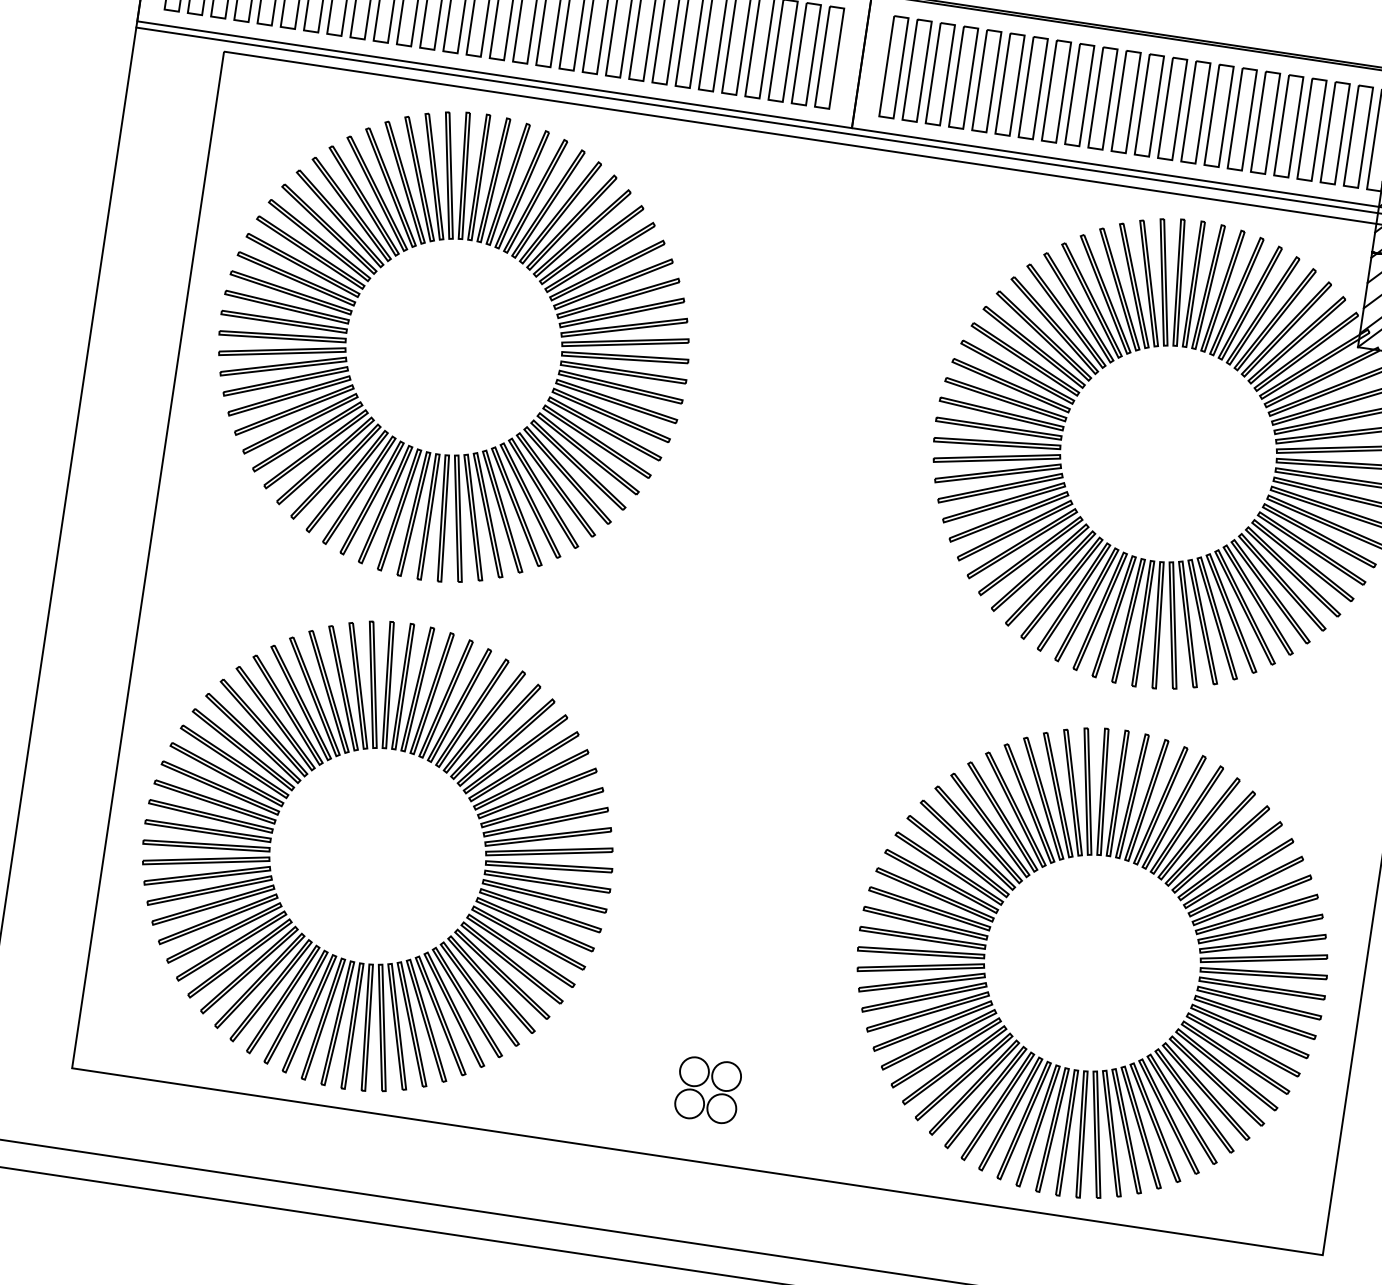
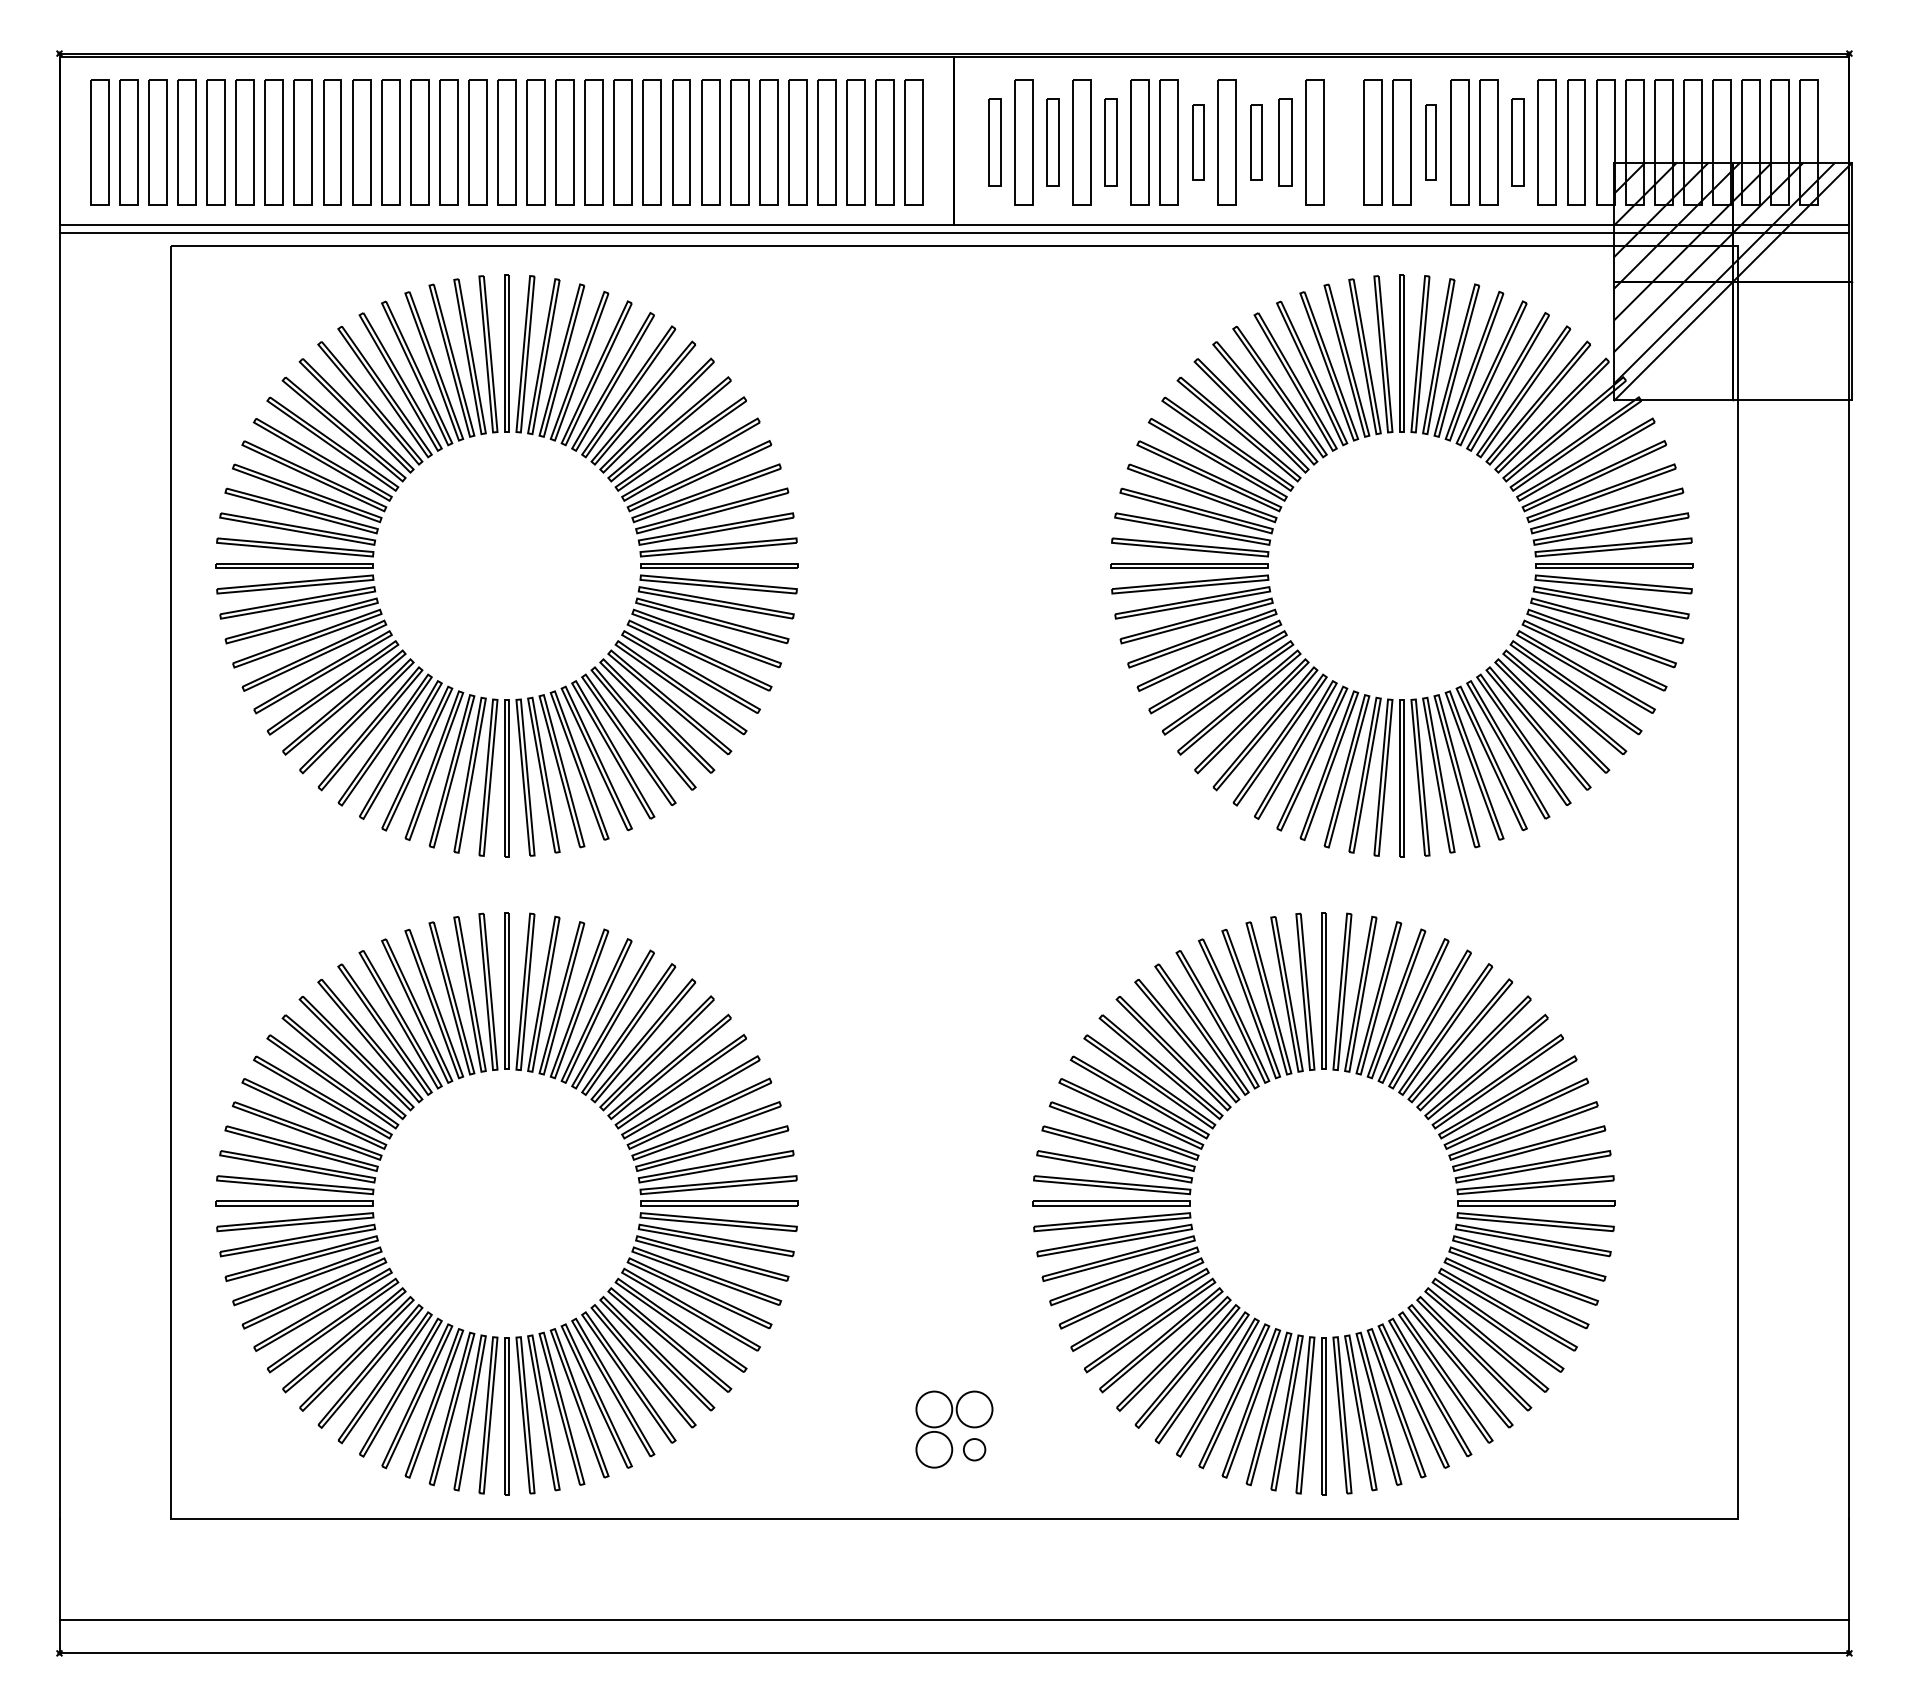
part: (893, 67) -> (994, 142), size x0.7
part: (940, 74) -> (1052, 142), size x0.7
part: (986, 81) -> (1110, 142), size x0.7
part: (1055, 91) -> (1197, 142), size x0.6
part: (1102, 98) -> (1256, 142), size x0.6
part: (1126, 101) -> (1285, 142), size x0.7
part: (1172, 108) -> (1343, 142), removed
part: (1241, 119) -> (1430, 142), size x0.6
part: (1311, 129) -> (1517, 142), size x0.7
part: (993, 920) -> (1195, 1169), moved
circle: (721, 1108) -> (974, 1449), size x0.6

